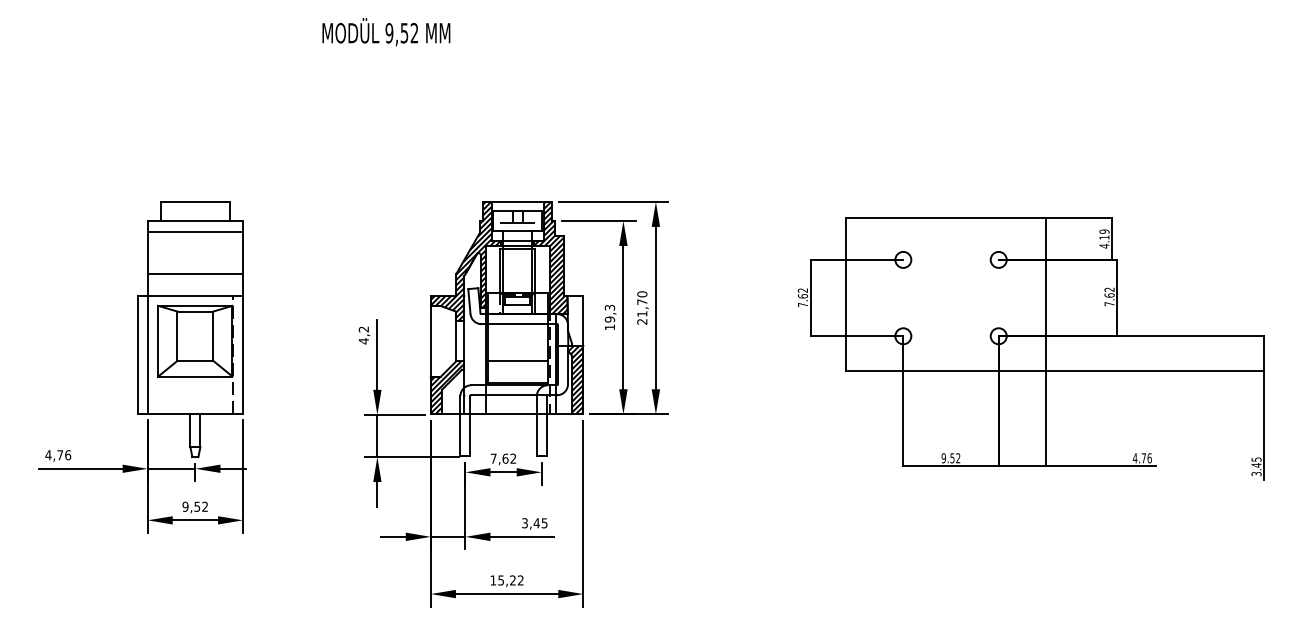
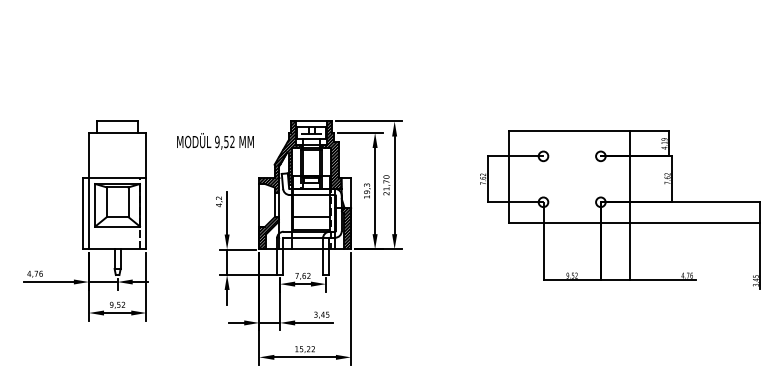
text: (386, 32) -> (215, 141), moved
line: (195, 231) -> (117, 139), removed
line: (195, 273) -> (117, 164), removed

